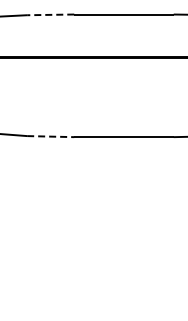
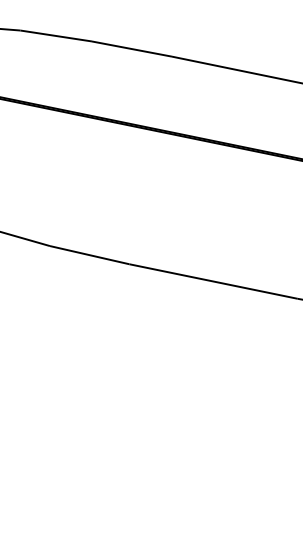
line: (50, 14) -> (131, 48), dashed -> solid
line: (50, 136) -> (89, 254), dashed -> solid

